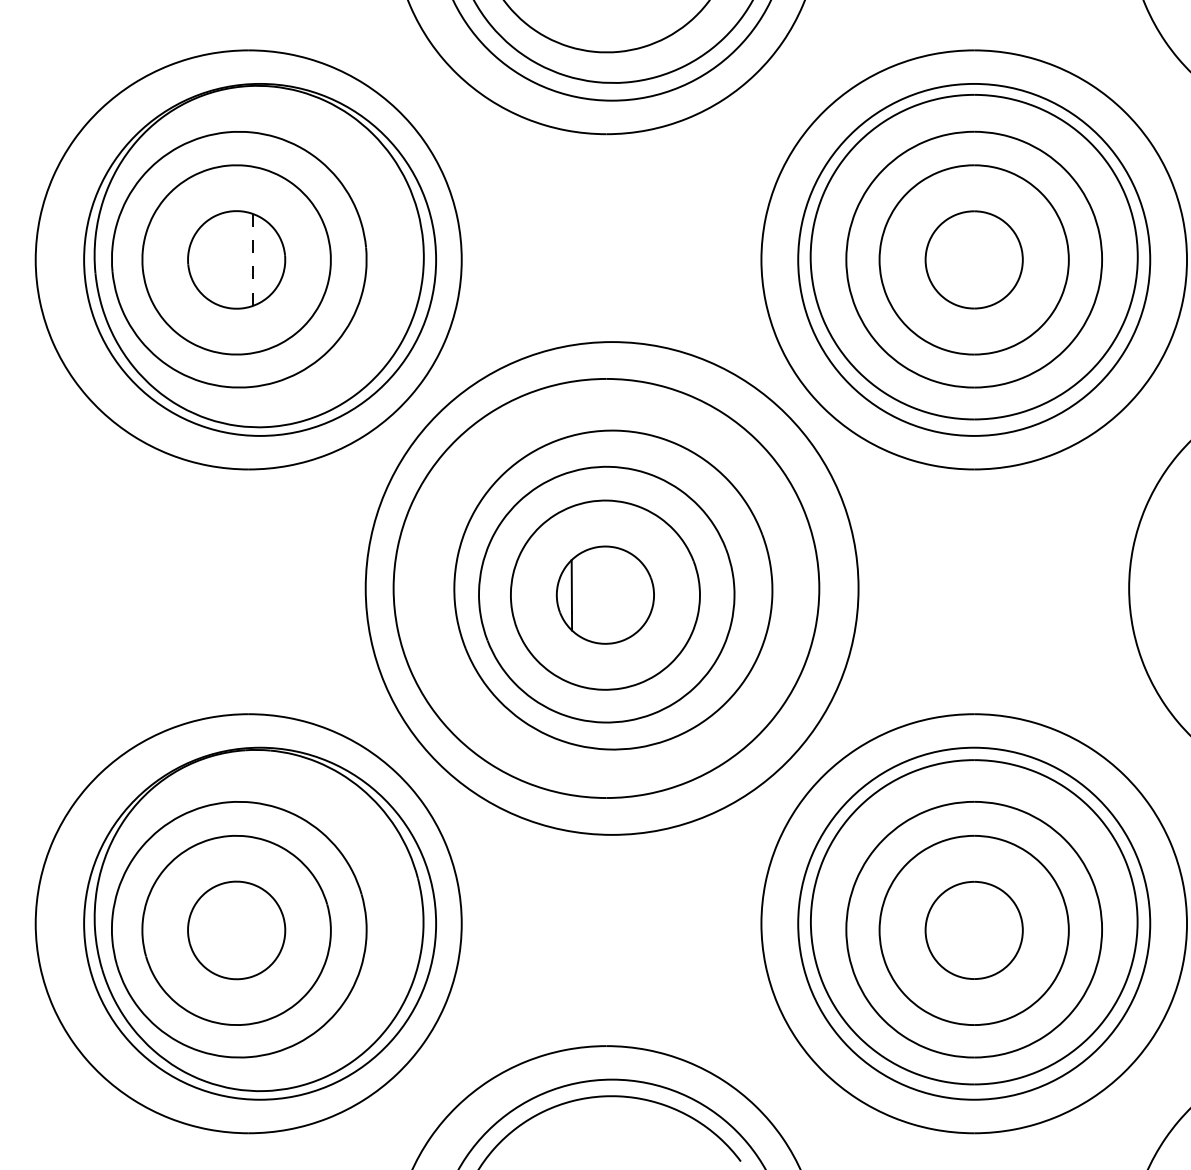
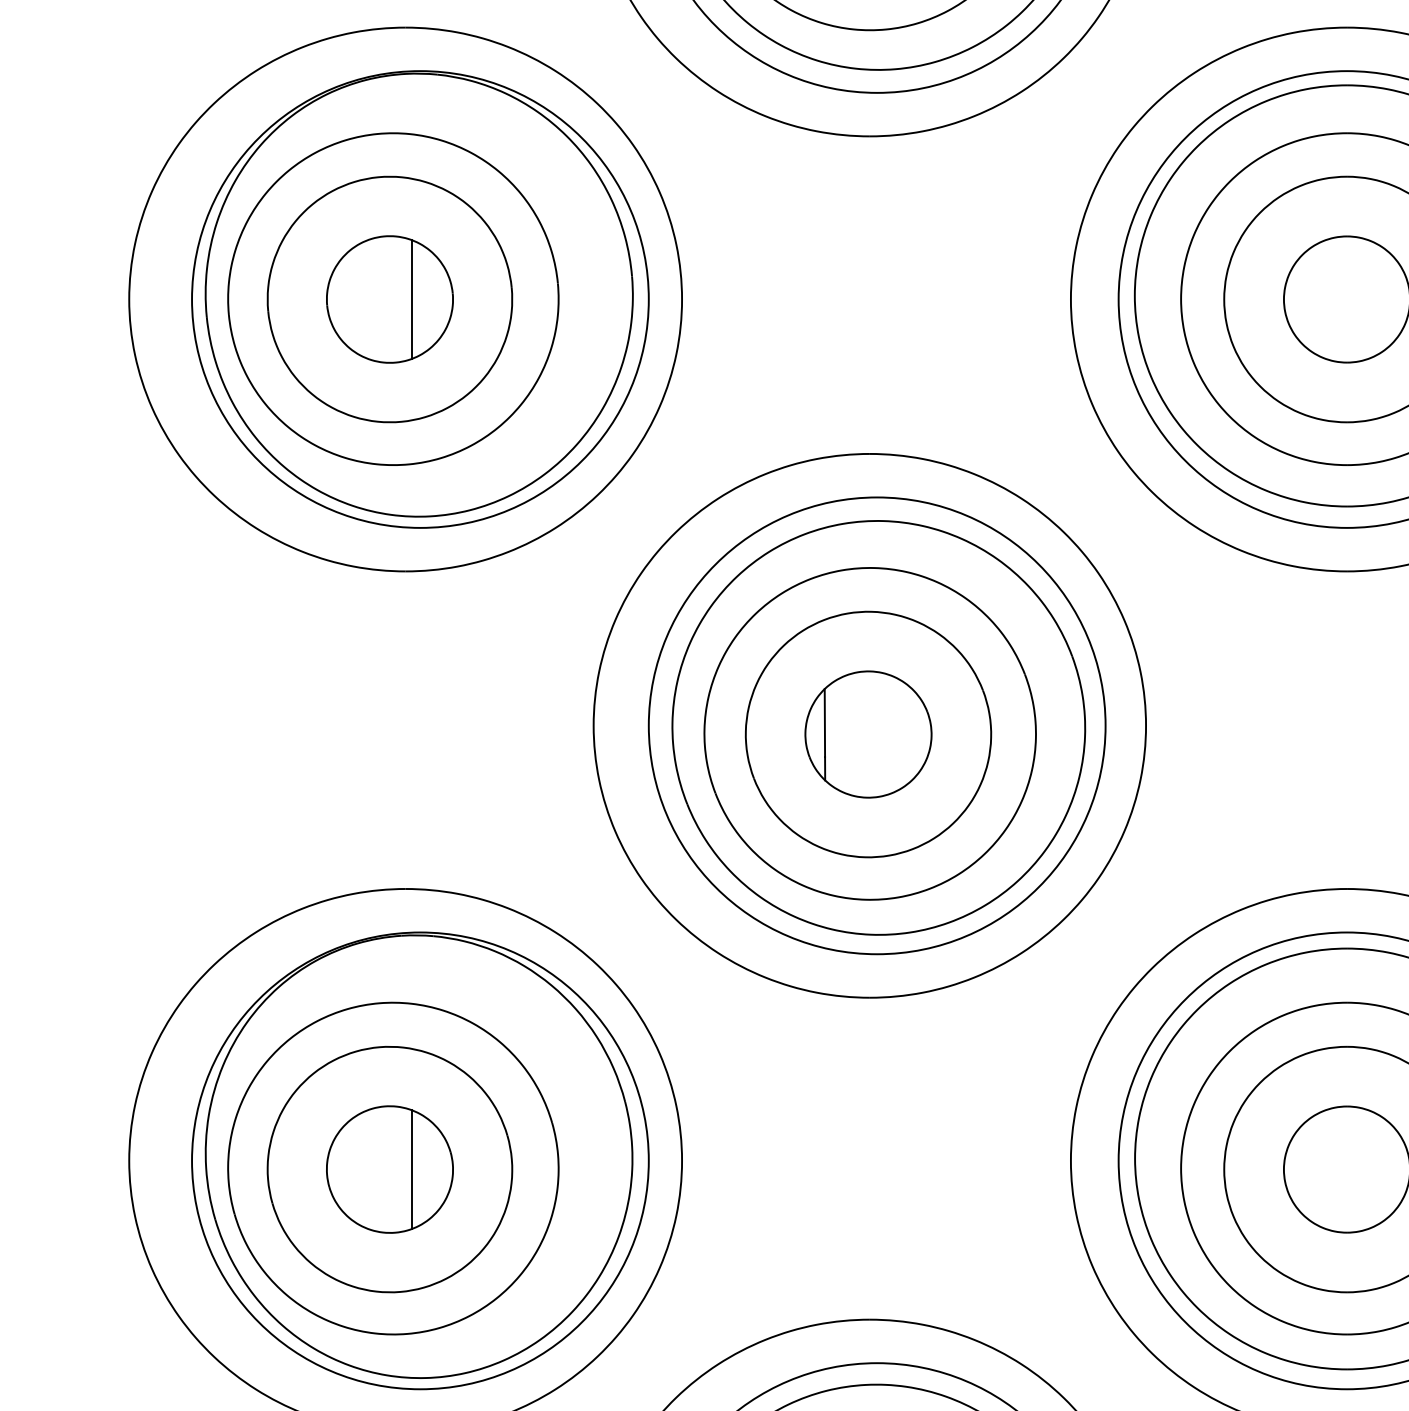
line: (253, 259) -> (411, 298), dashed -> solid
circle: (612, 588) -> (877, 725), size x0.71
line: (253, 930) -> (411, 1169), added

